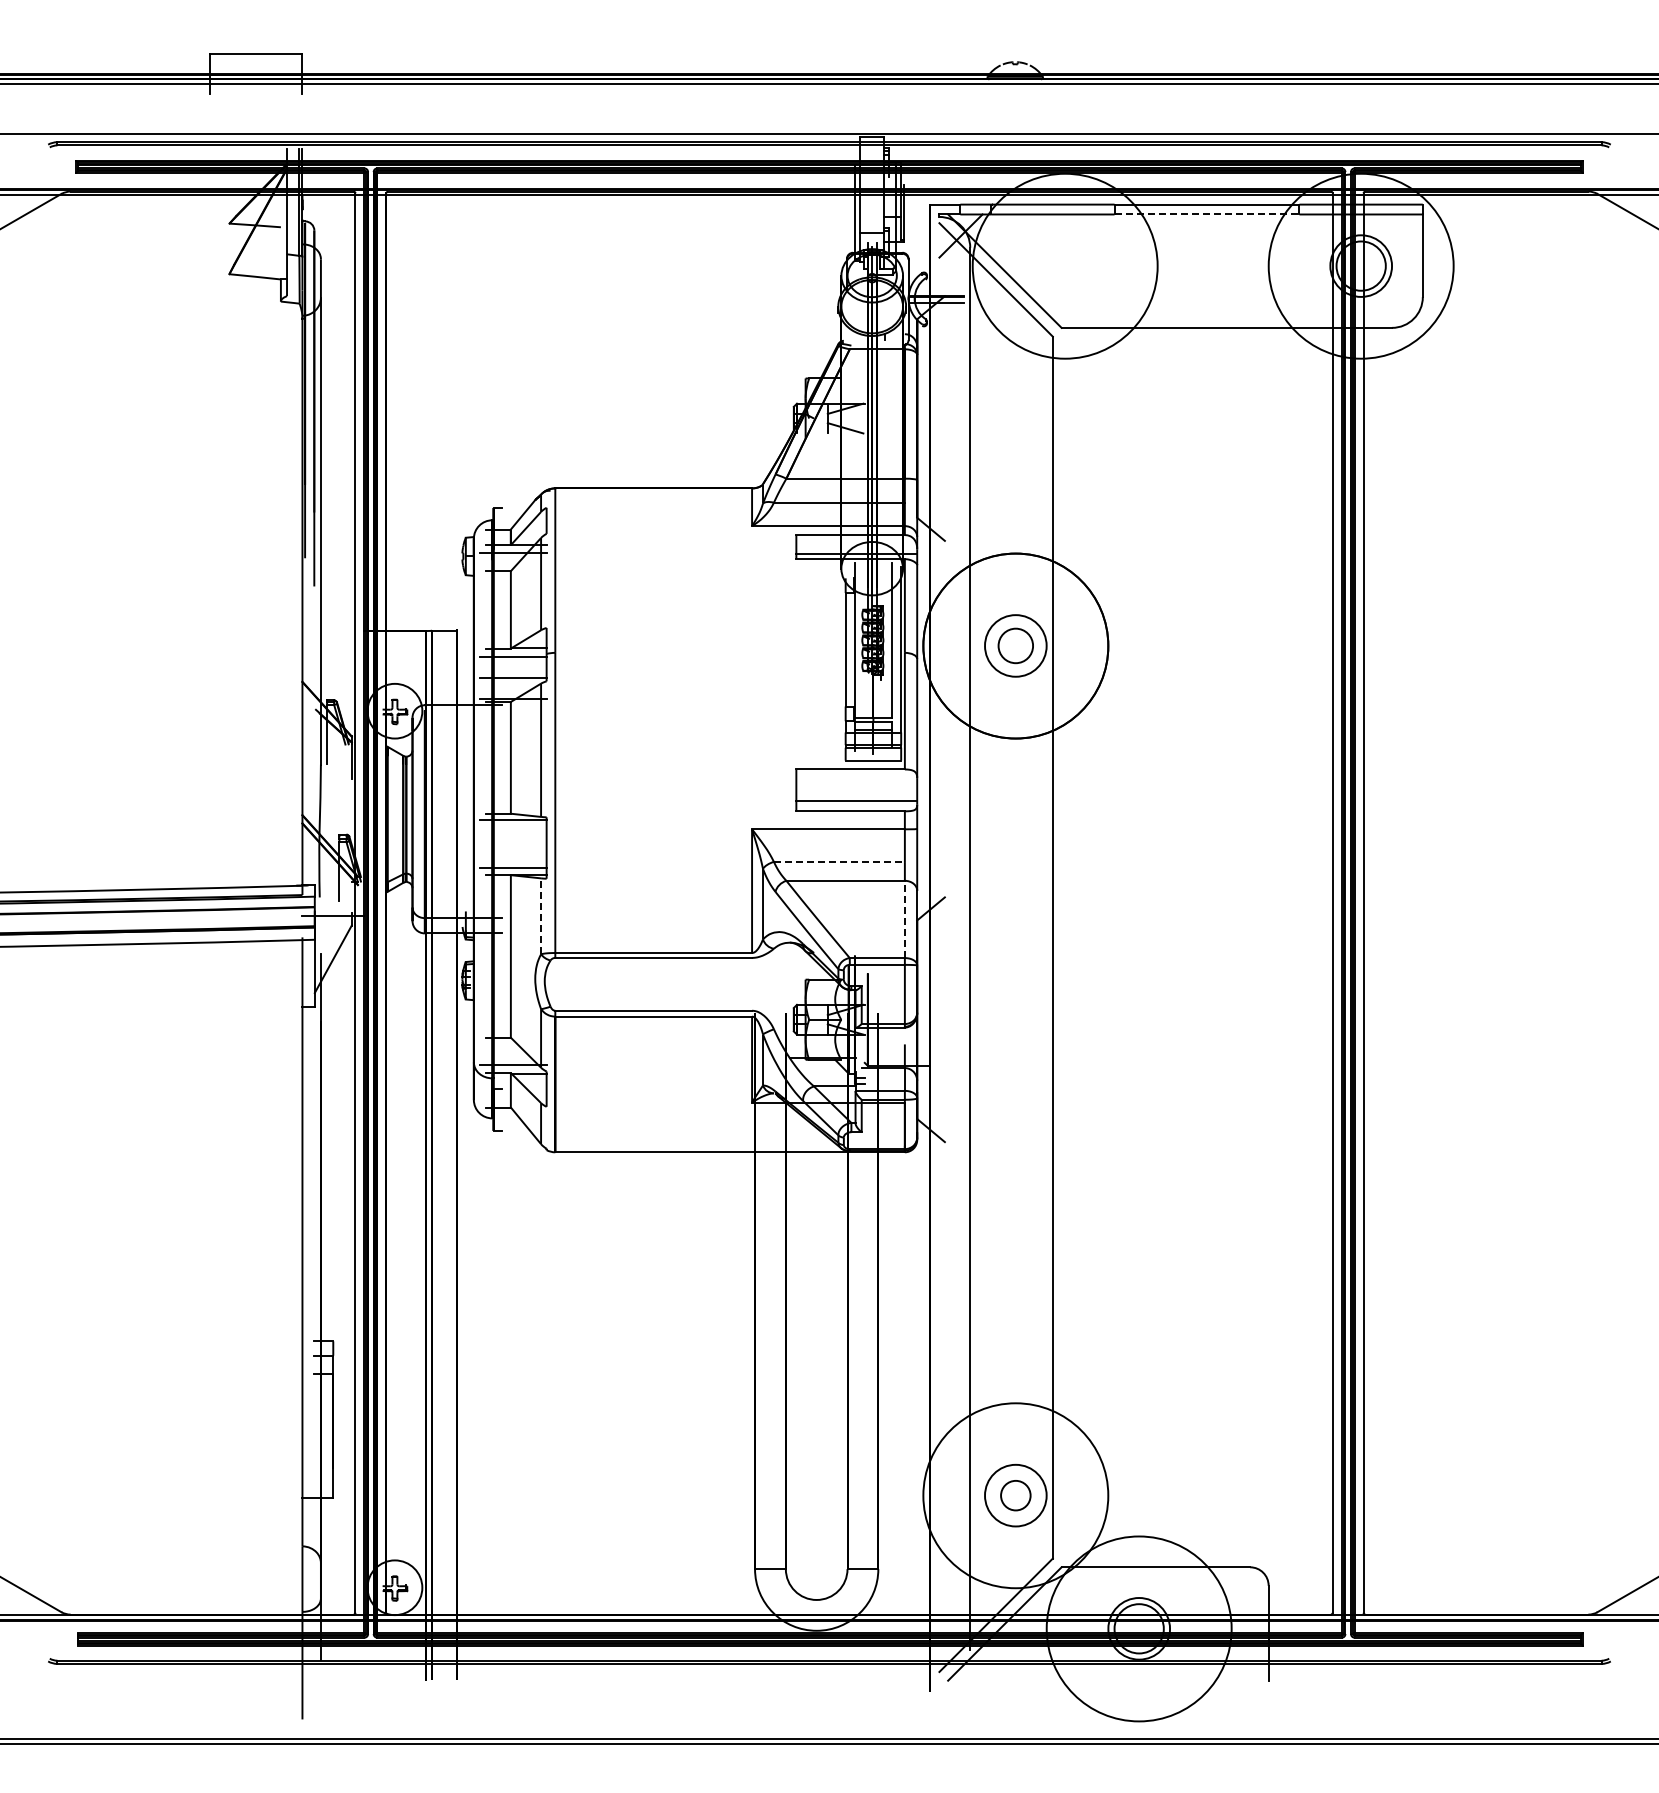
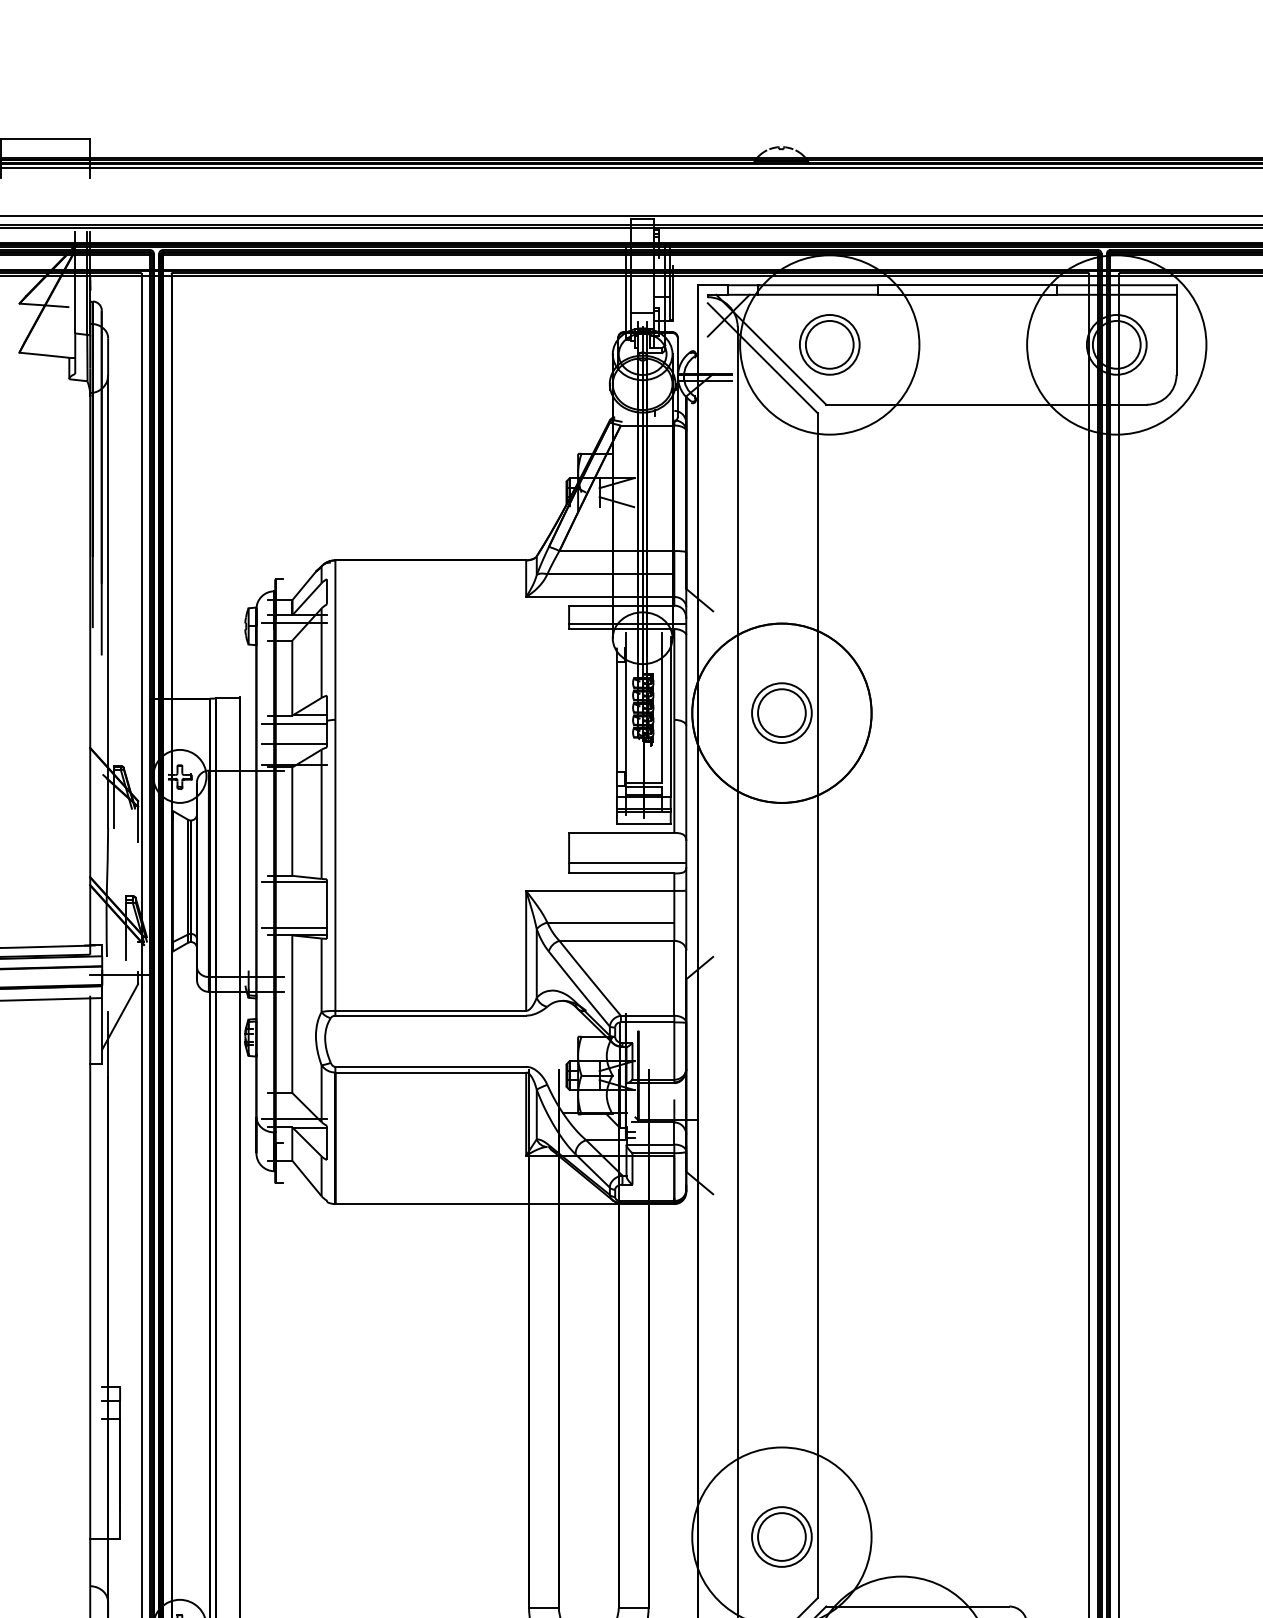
line: (1207, 214) -> (967, 294), dashed -> solid
part: (1064, 265) -> (829, 344), added
circle: (1015, 645) -> (781, 712), size x1.43
line: (839, 862) -> (610, 923), dashed -> solid
arc: (541, 916) -> (322, 975), dashed -> solid
line: (904, 919) -> (673, 978), dashed -> solid
circle: (1015, 1495) -> (781, 1536), size x1.67

